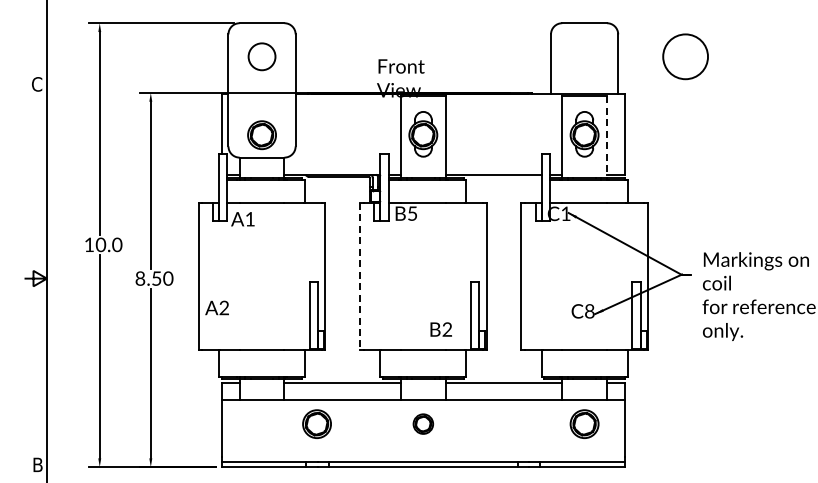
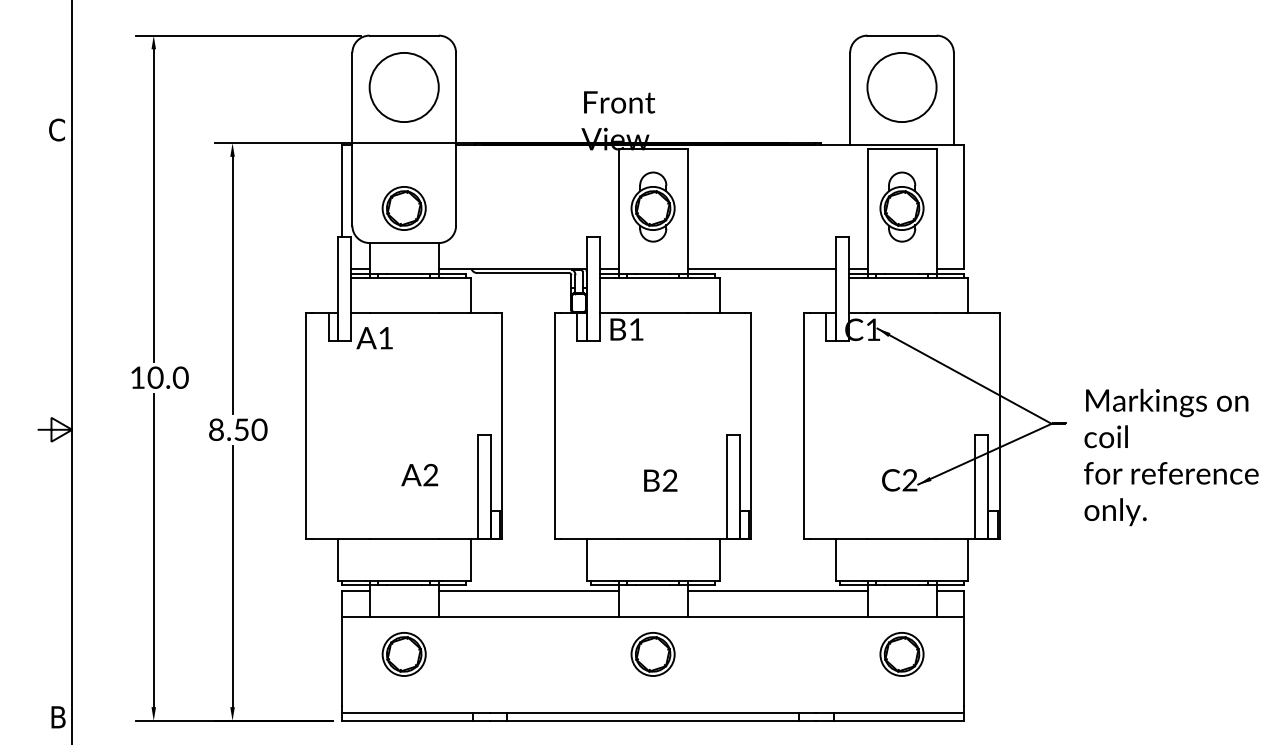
circle: (261, 56) -> (403, 86), size x1.67
circle: (685, 56) -> (901, 86), moved
line: (607, 137) -> (937, 211), dashed -> solid
text: (412, 213) -> (636, 329), B5 -> B1
line: (359, 276) -> (554, 426), dashed -> solid
text: (216, 307) -> (418, 474), moved
text: (589, 311) -> (909, 480), C8 -> C2
text: (440, 329) -> (659, 480), moved
part: (316, 423) -> (403, 653), moved
part: (423, 423) -> (653, 653), size x1.43

